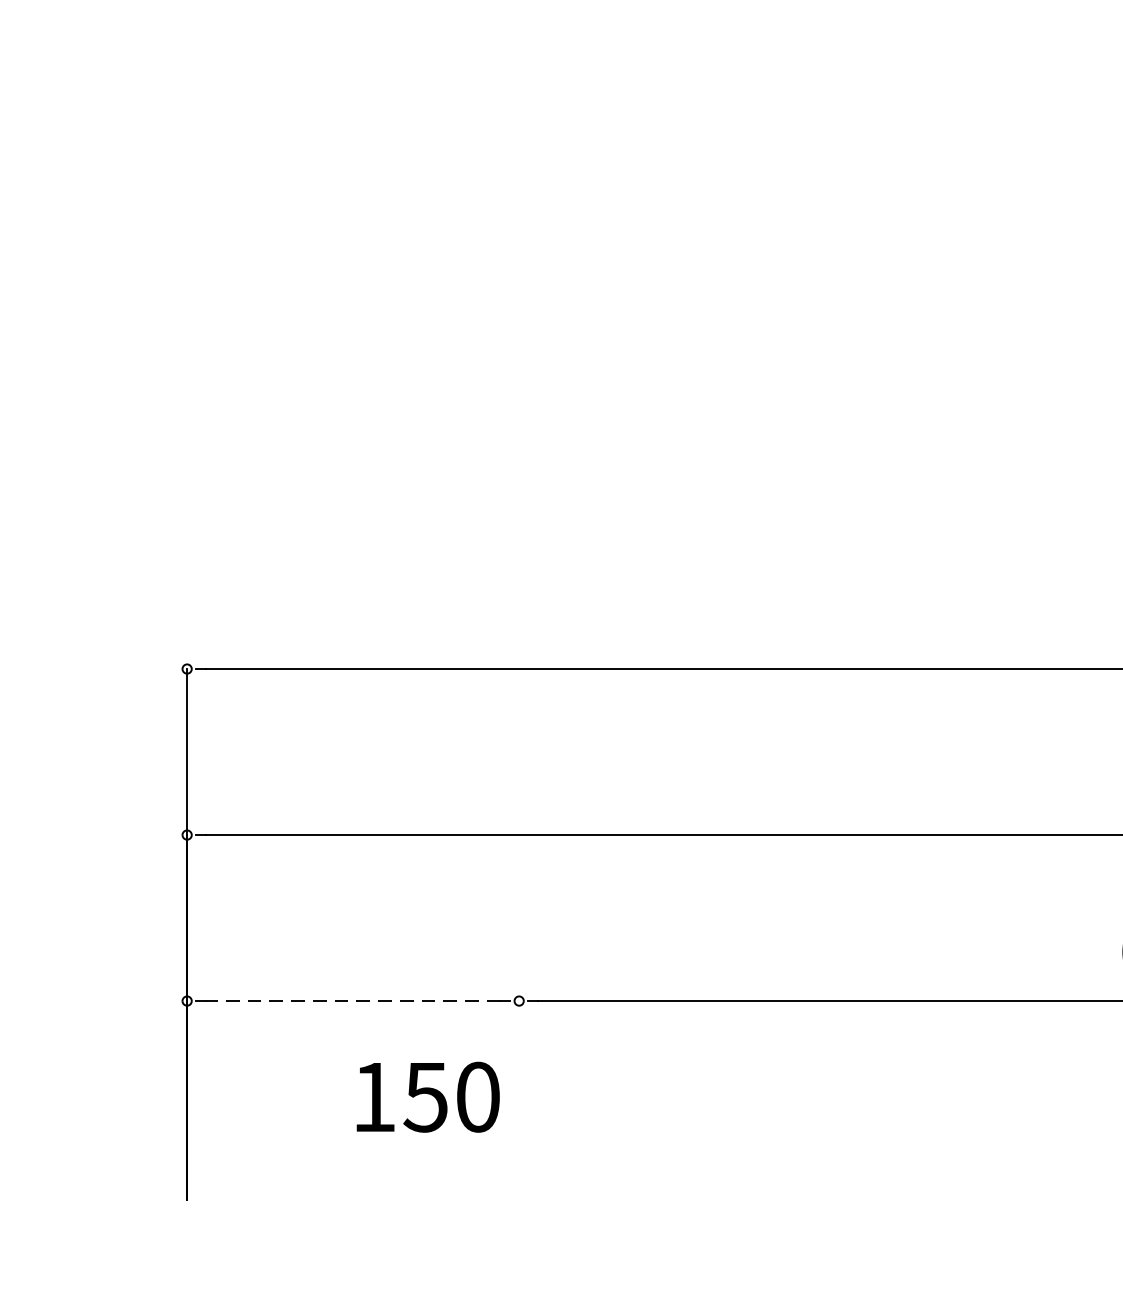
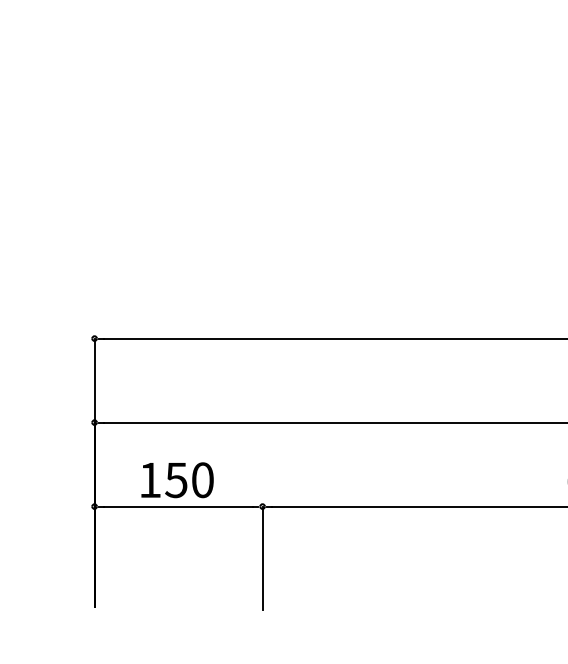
line: (352, 1000) -> (178, 506), dashed -> solid
text: (428, 1097) -> (177, 480), moved
line: (519, 1101) -> (262, 557), added

